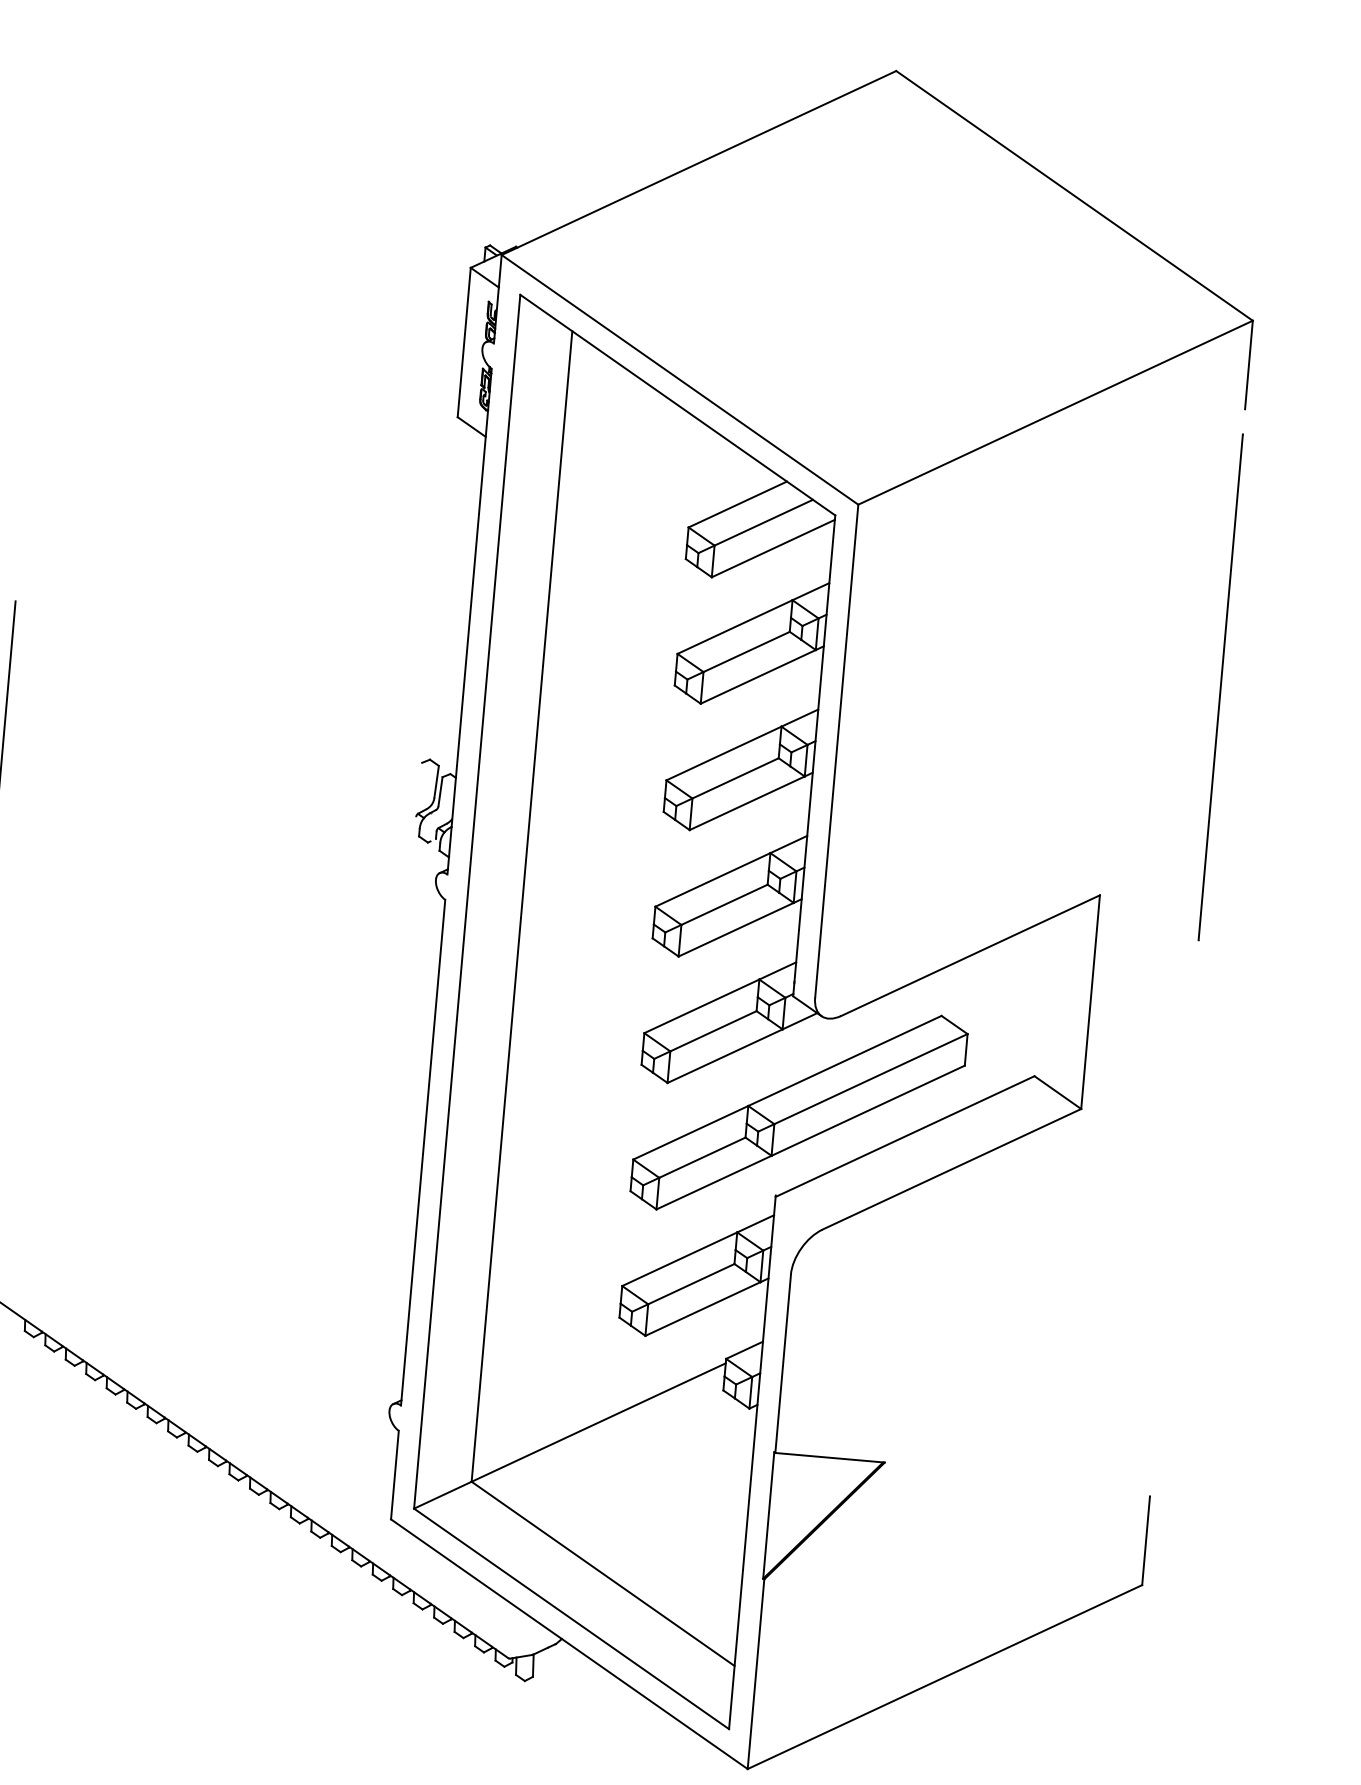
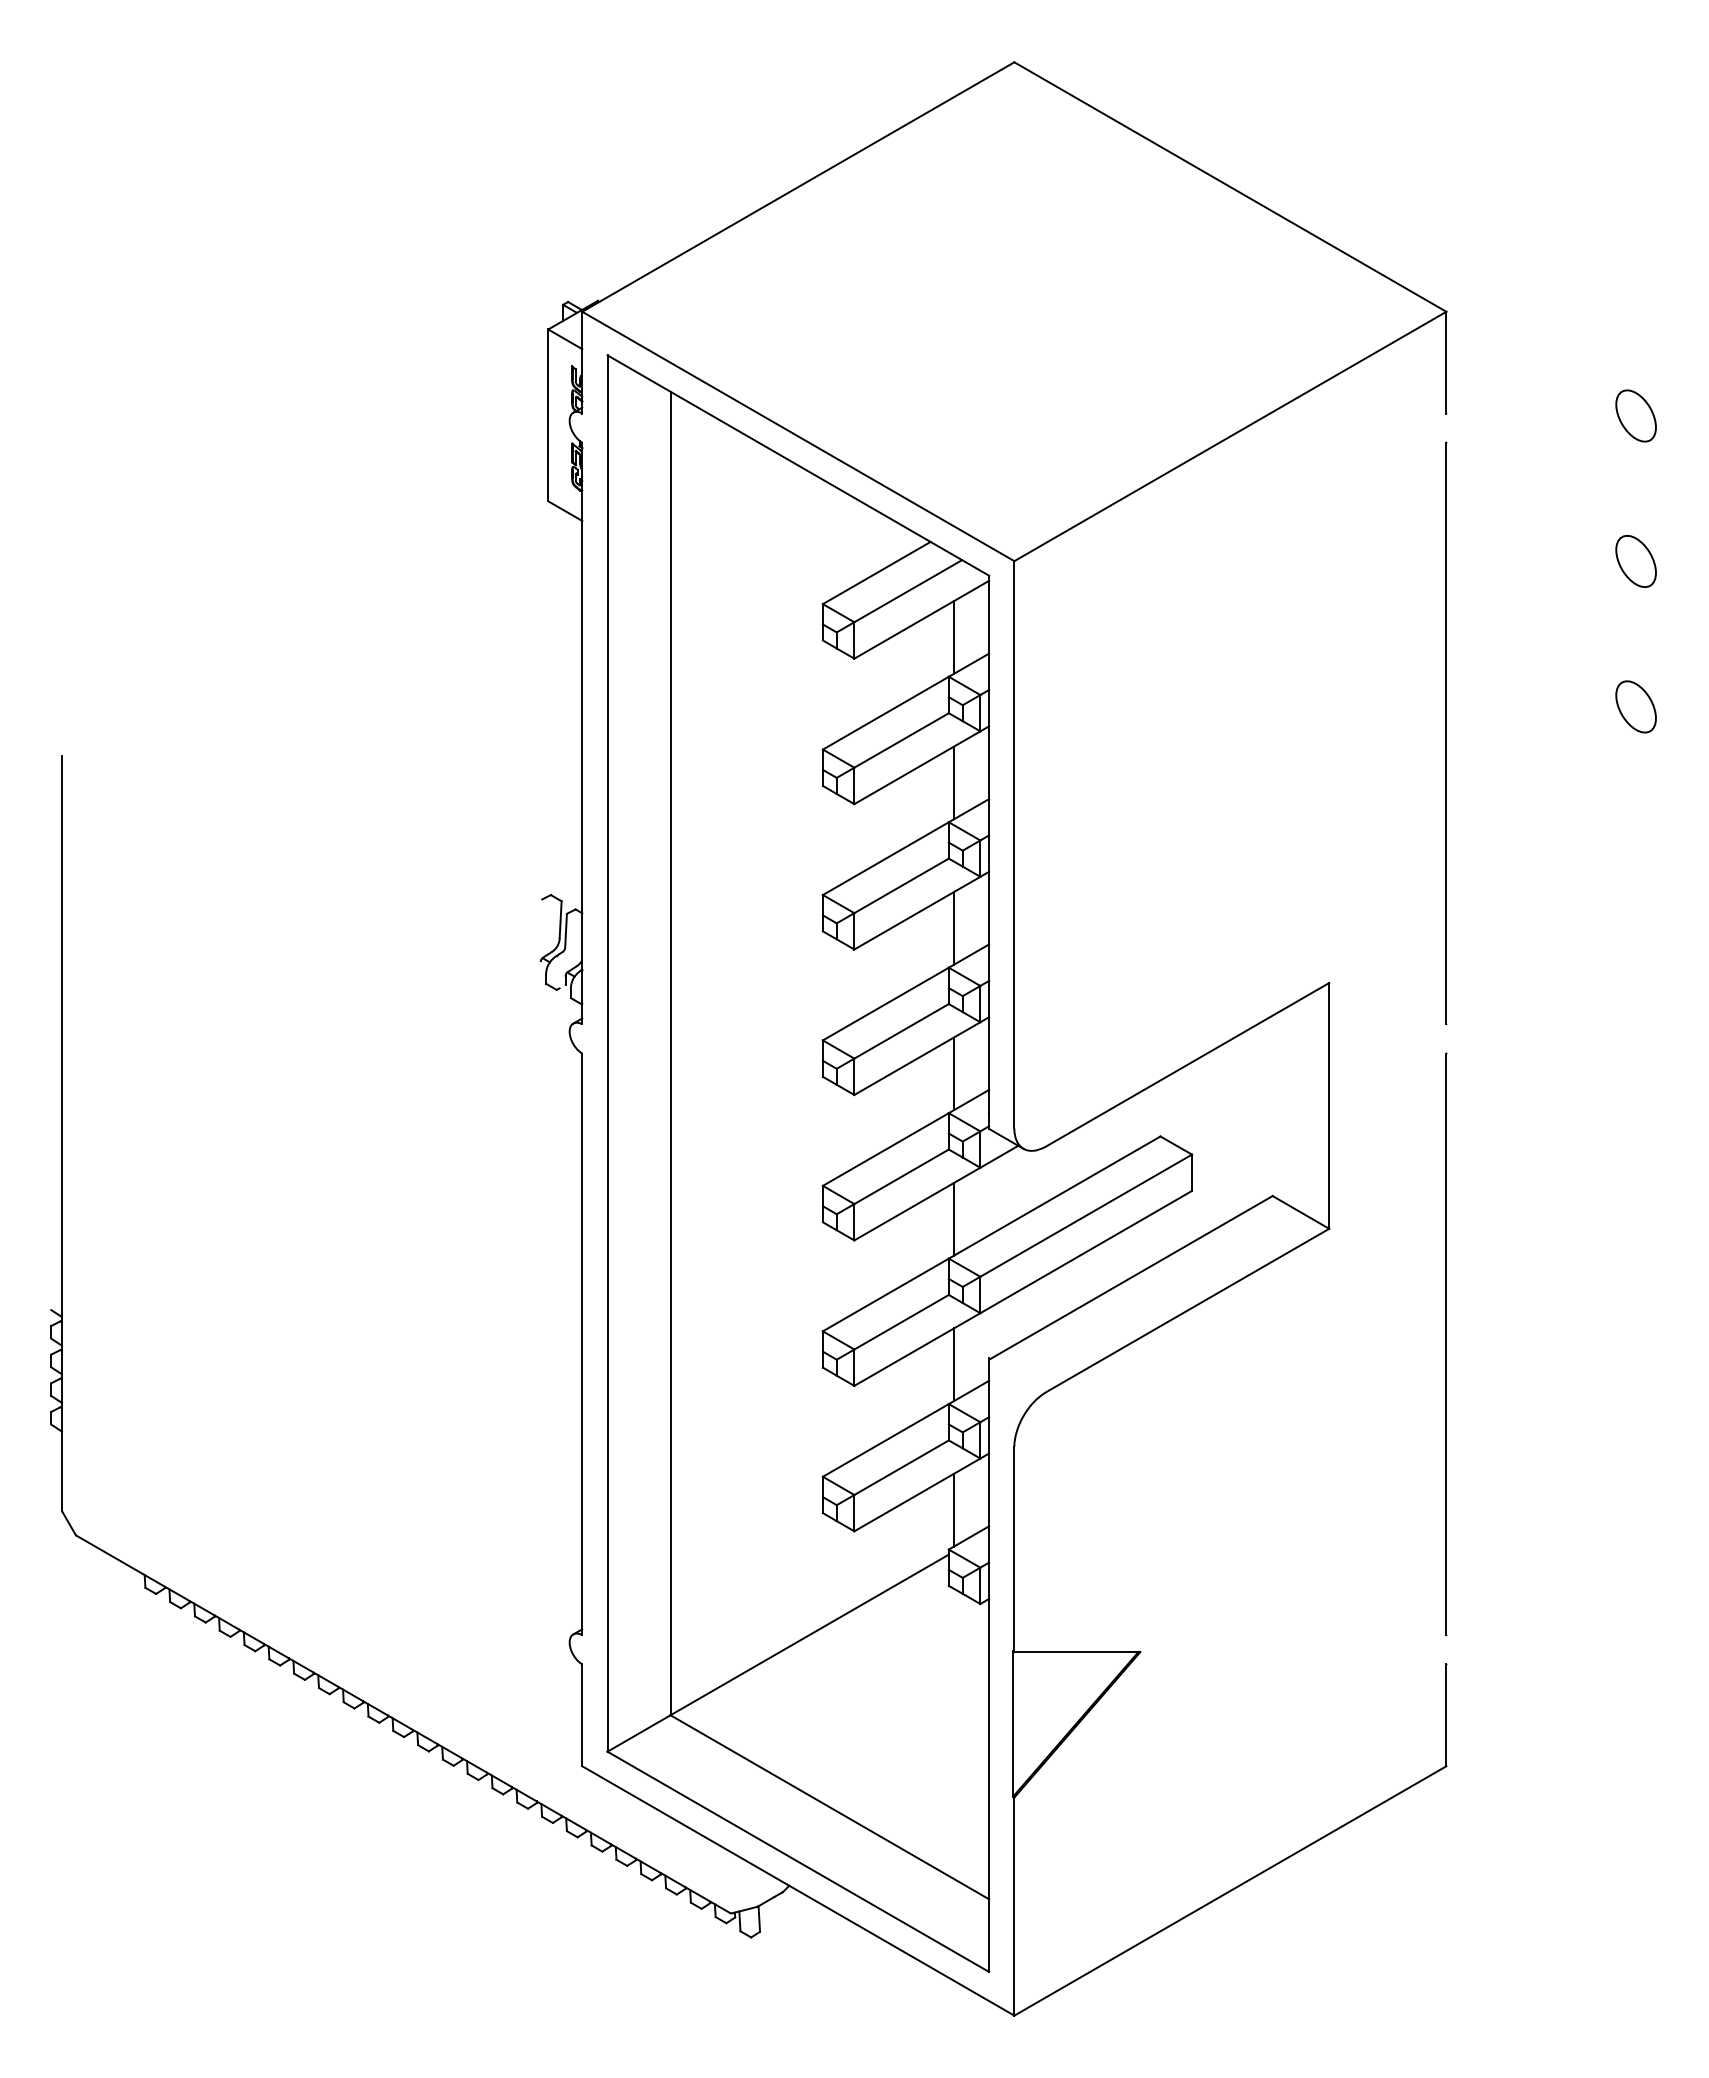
line: (799, 566) -> (953, 637), added
line: (788, 692) -> (953, 782), added
line: (777, 819) -> (953, 928), added
line: (766, 945) -> (953, 1073), added
line: (755, 1072) -> (953, 1219), added
line: (744, 1198) -> (953, 1364), added
line: (1174, 1217) -> (1446, 1343), added
line: (733, 1324) -> (953, 1509), added

